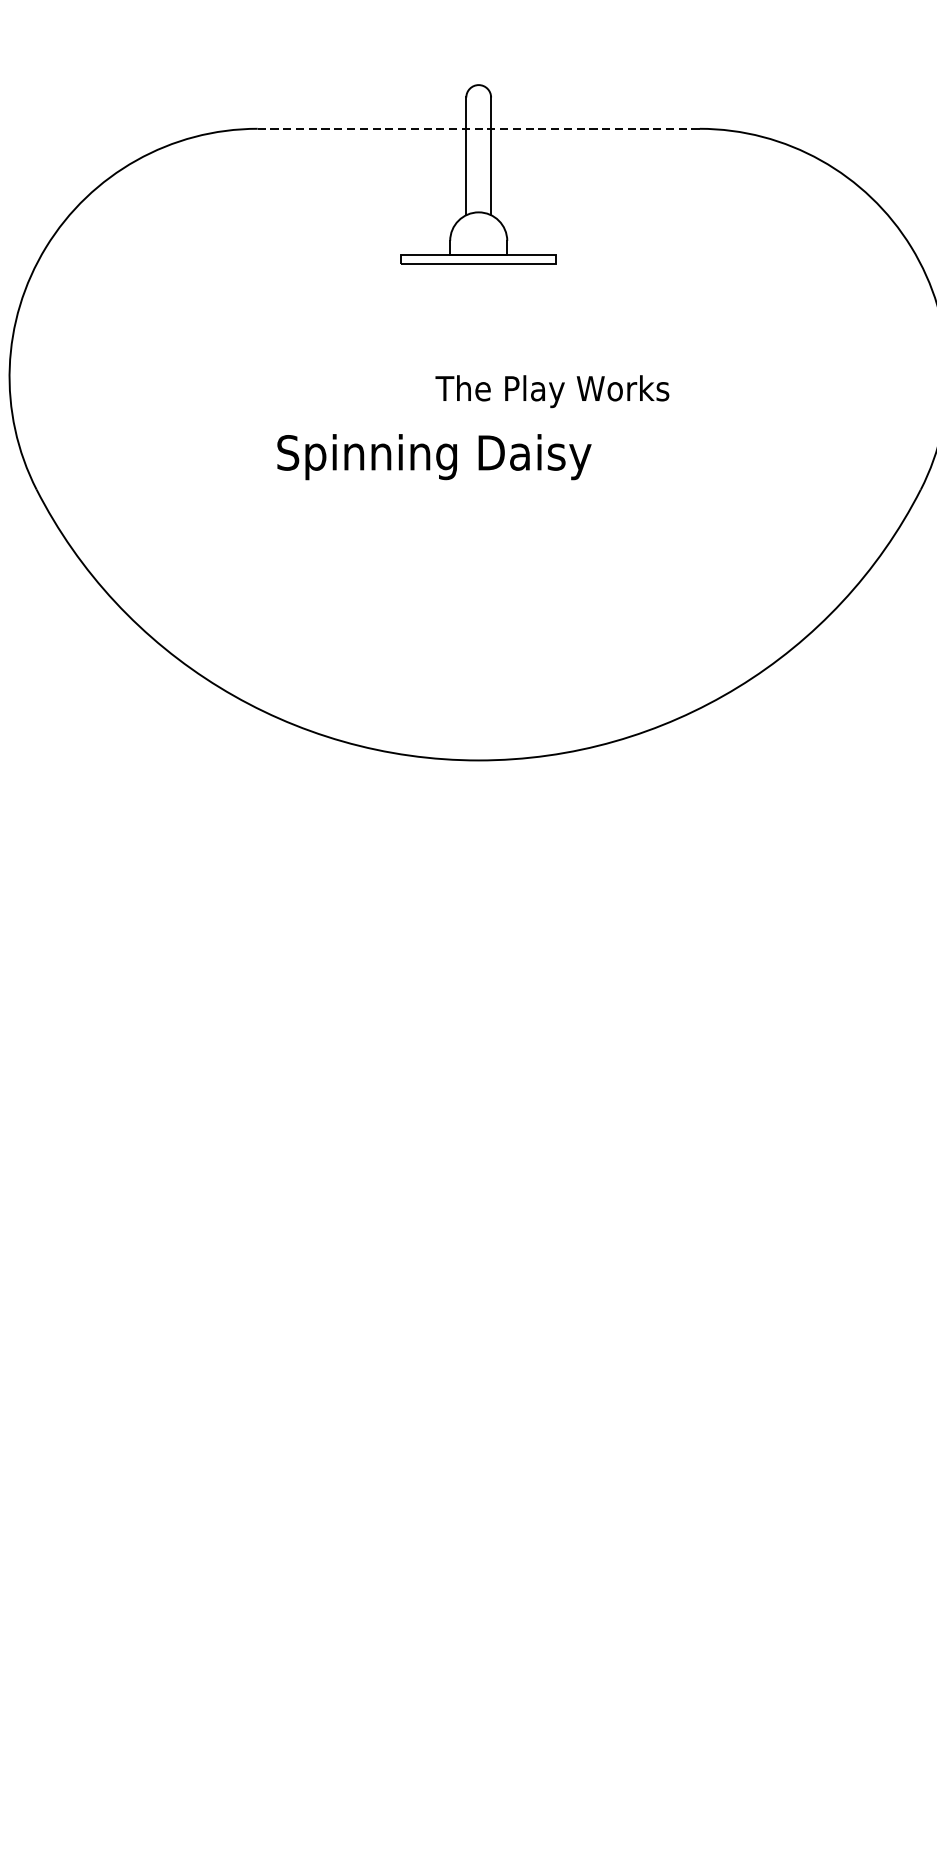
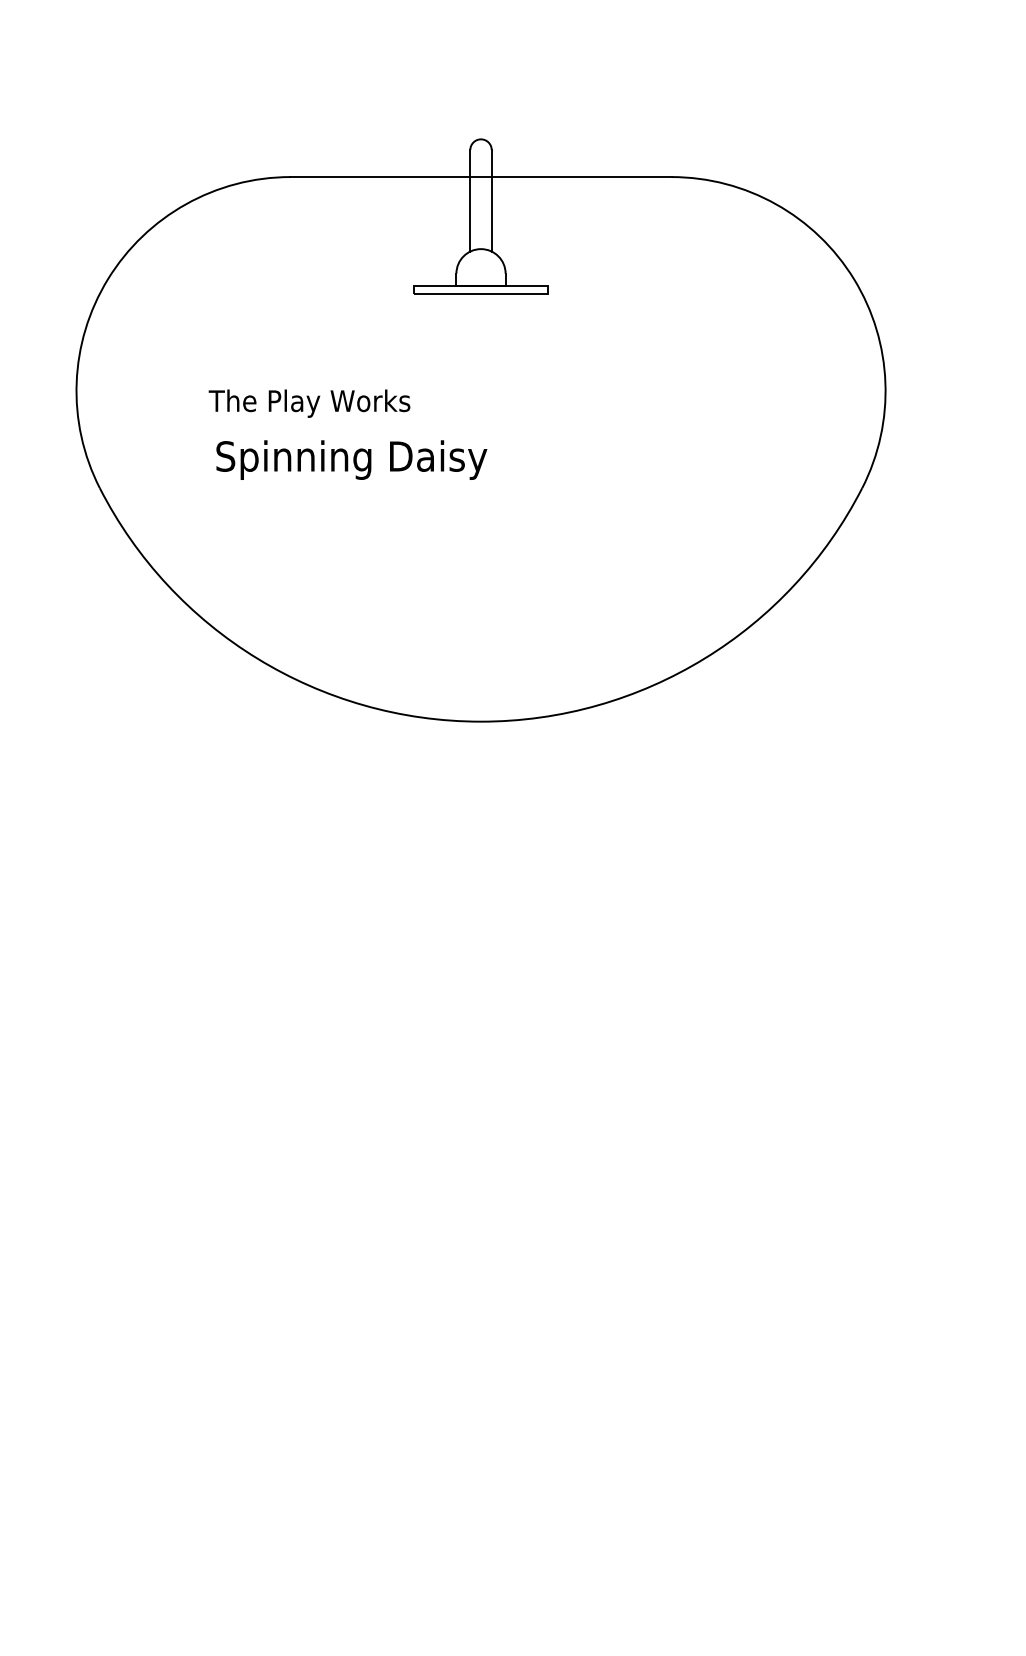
line: (479, 129) -> (481, 177), dashed -> solid
text: (552, 391) -> (309, 403), moved
text: (434, 456) -> (351, 459), moved

